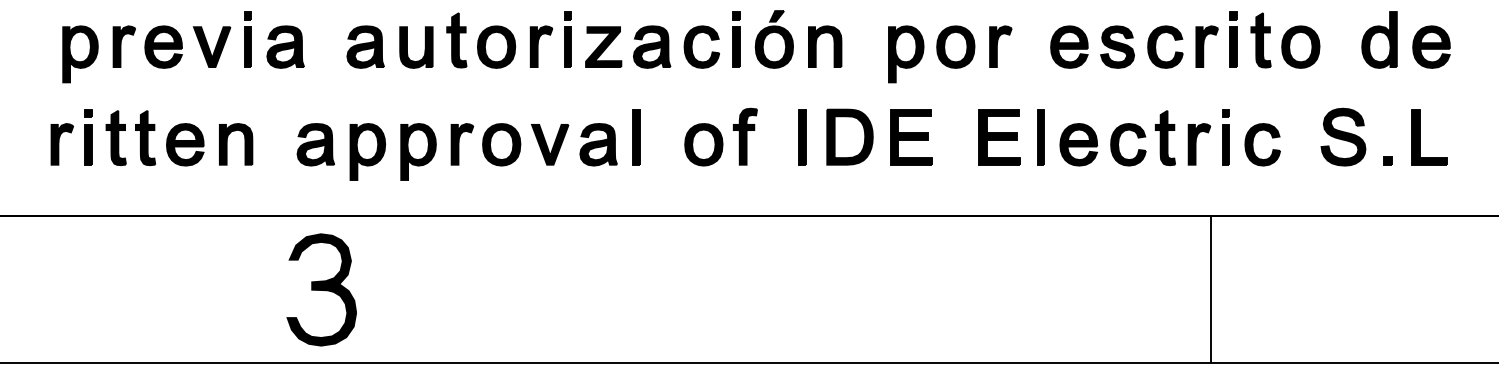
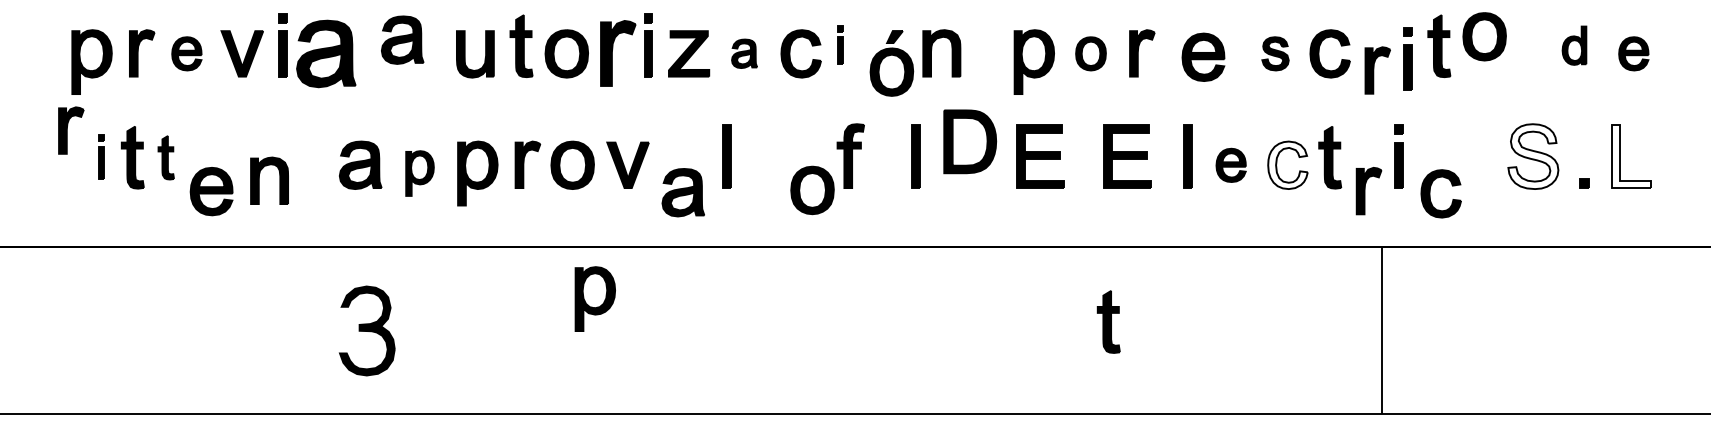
part: (736, 39) -> (840, 45), size x0.6
part: (773, 39) -> (890, 63), moved
part: (1233, 39) -> (1407, 58), moved
part: (1379, 39) -> (1574, 45), size x0.6
part: (163, 46) -> (186, 53), size x0.7
part: (285, 46) -> (325, 53), size x1.4
part: (365, 46) -> (402, 39), moved
part: (541, 46) -> (618, 53), size x1.4
part: (652, 46) -> (744, 53), size x0.6
part: (955, 46) -> (1090, 53), size x0.7
part: (1069, 46) -> (1203, 56), moved
part: (1117, 46) -> (1275, 53), size x0.7
part: (1206, 46) -> (1377, 70), moved
part: (1300, 46) -> (1484, 36), moved
part: (1431, 46) -> (1633, 53), size x0.7
part: (849, 136) -> (969, 141), moved
fill: (1343, 136) -> (1533, 155), removed
fill: (1429, 136) -> (1631, 155), removed
part: (88, 137) -> (101, 157), size x0.7
part: (999, 137) -> (1127, 157), moved
part: (145, 138) -> (166, 158), size x0.7
part: (61, 144) -> (70, 130), moved
part: (185, 144) -> (211, 191), moved
part: (244, 144) -> (279, 180), moved
part: (598, 144) -> (683, 192), moved
part: (703, 144) -> (812, 190), moved
part: (1078, 144) -> (1230, 164), size x0.7
fill: (1128, 144) -> (1288, 164), removed
part: (1199, 144) -> (1369, 191), moved
part: (1253, 144) -> (1430, 193), moved
part: (367, 151) -> (419, 172), size x0.7
part: (521, 261) -> (595, 298), added
part: (970, 282) -> (1107, 322), added
part: (321, 289) -> (367, 330), size x0.7

